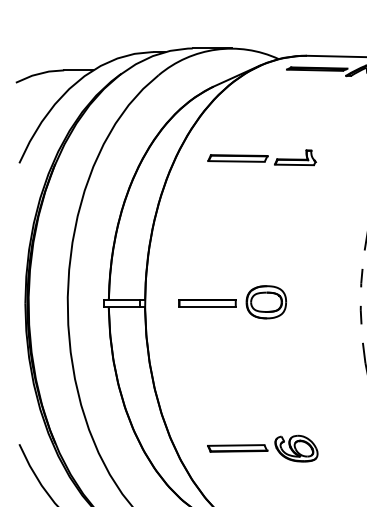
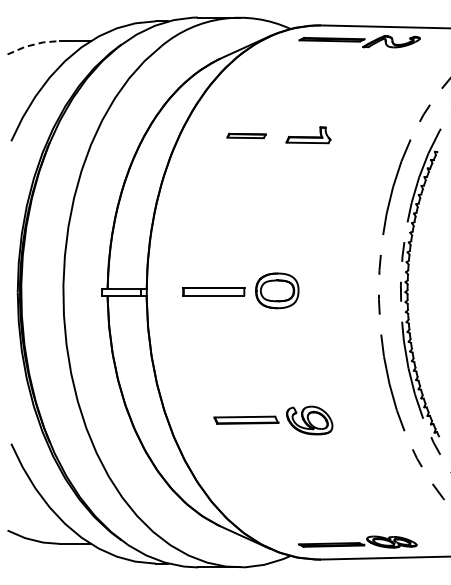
line: (39, 74) -> (32, 45), solid -> dashed
part: (237, 158) -> (246, 135), size x0.6
part: (262, 448) -> (273, 420), moved

